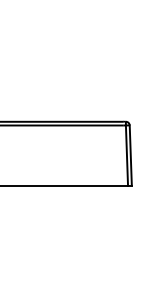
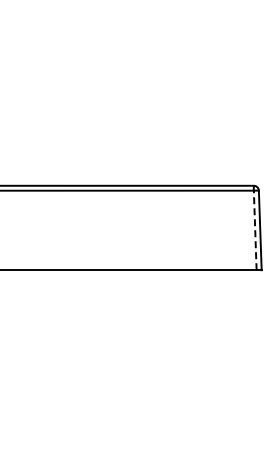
line: (127, 155) -> (255, 230), solid -> dashed

